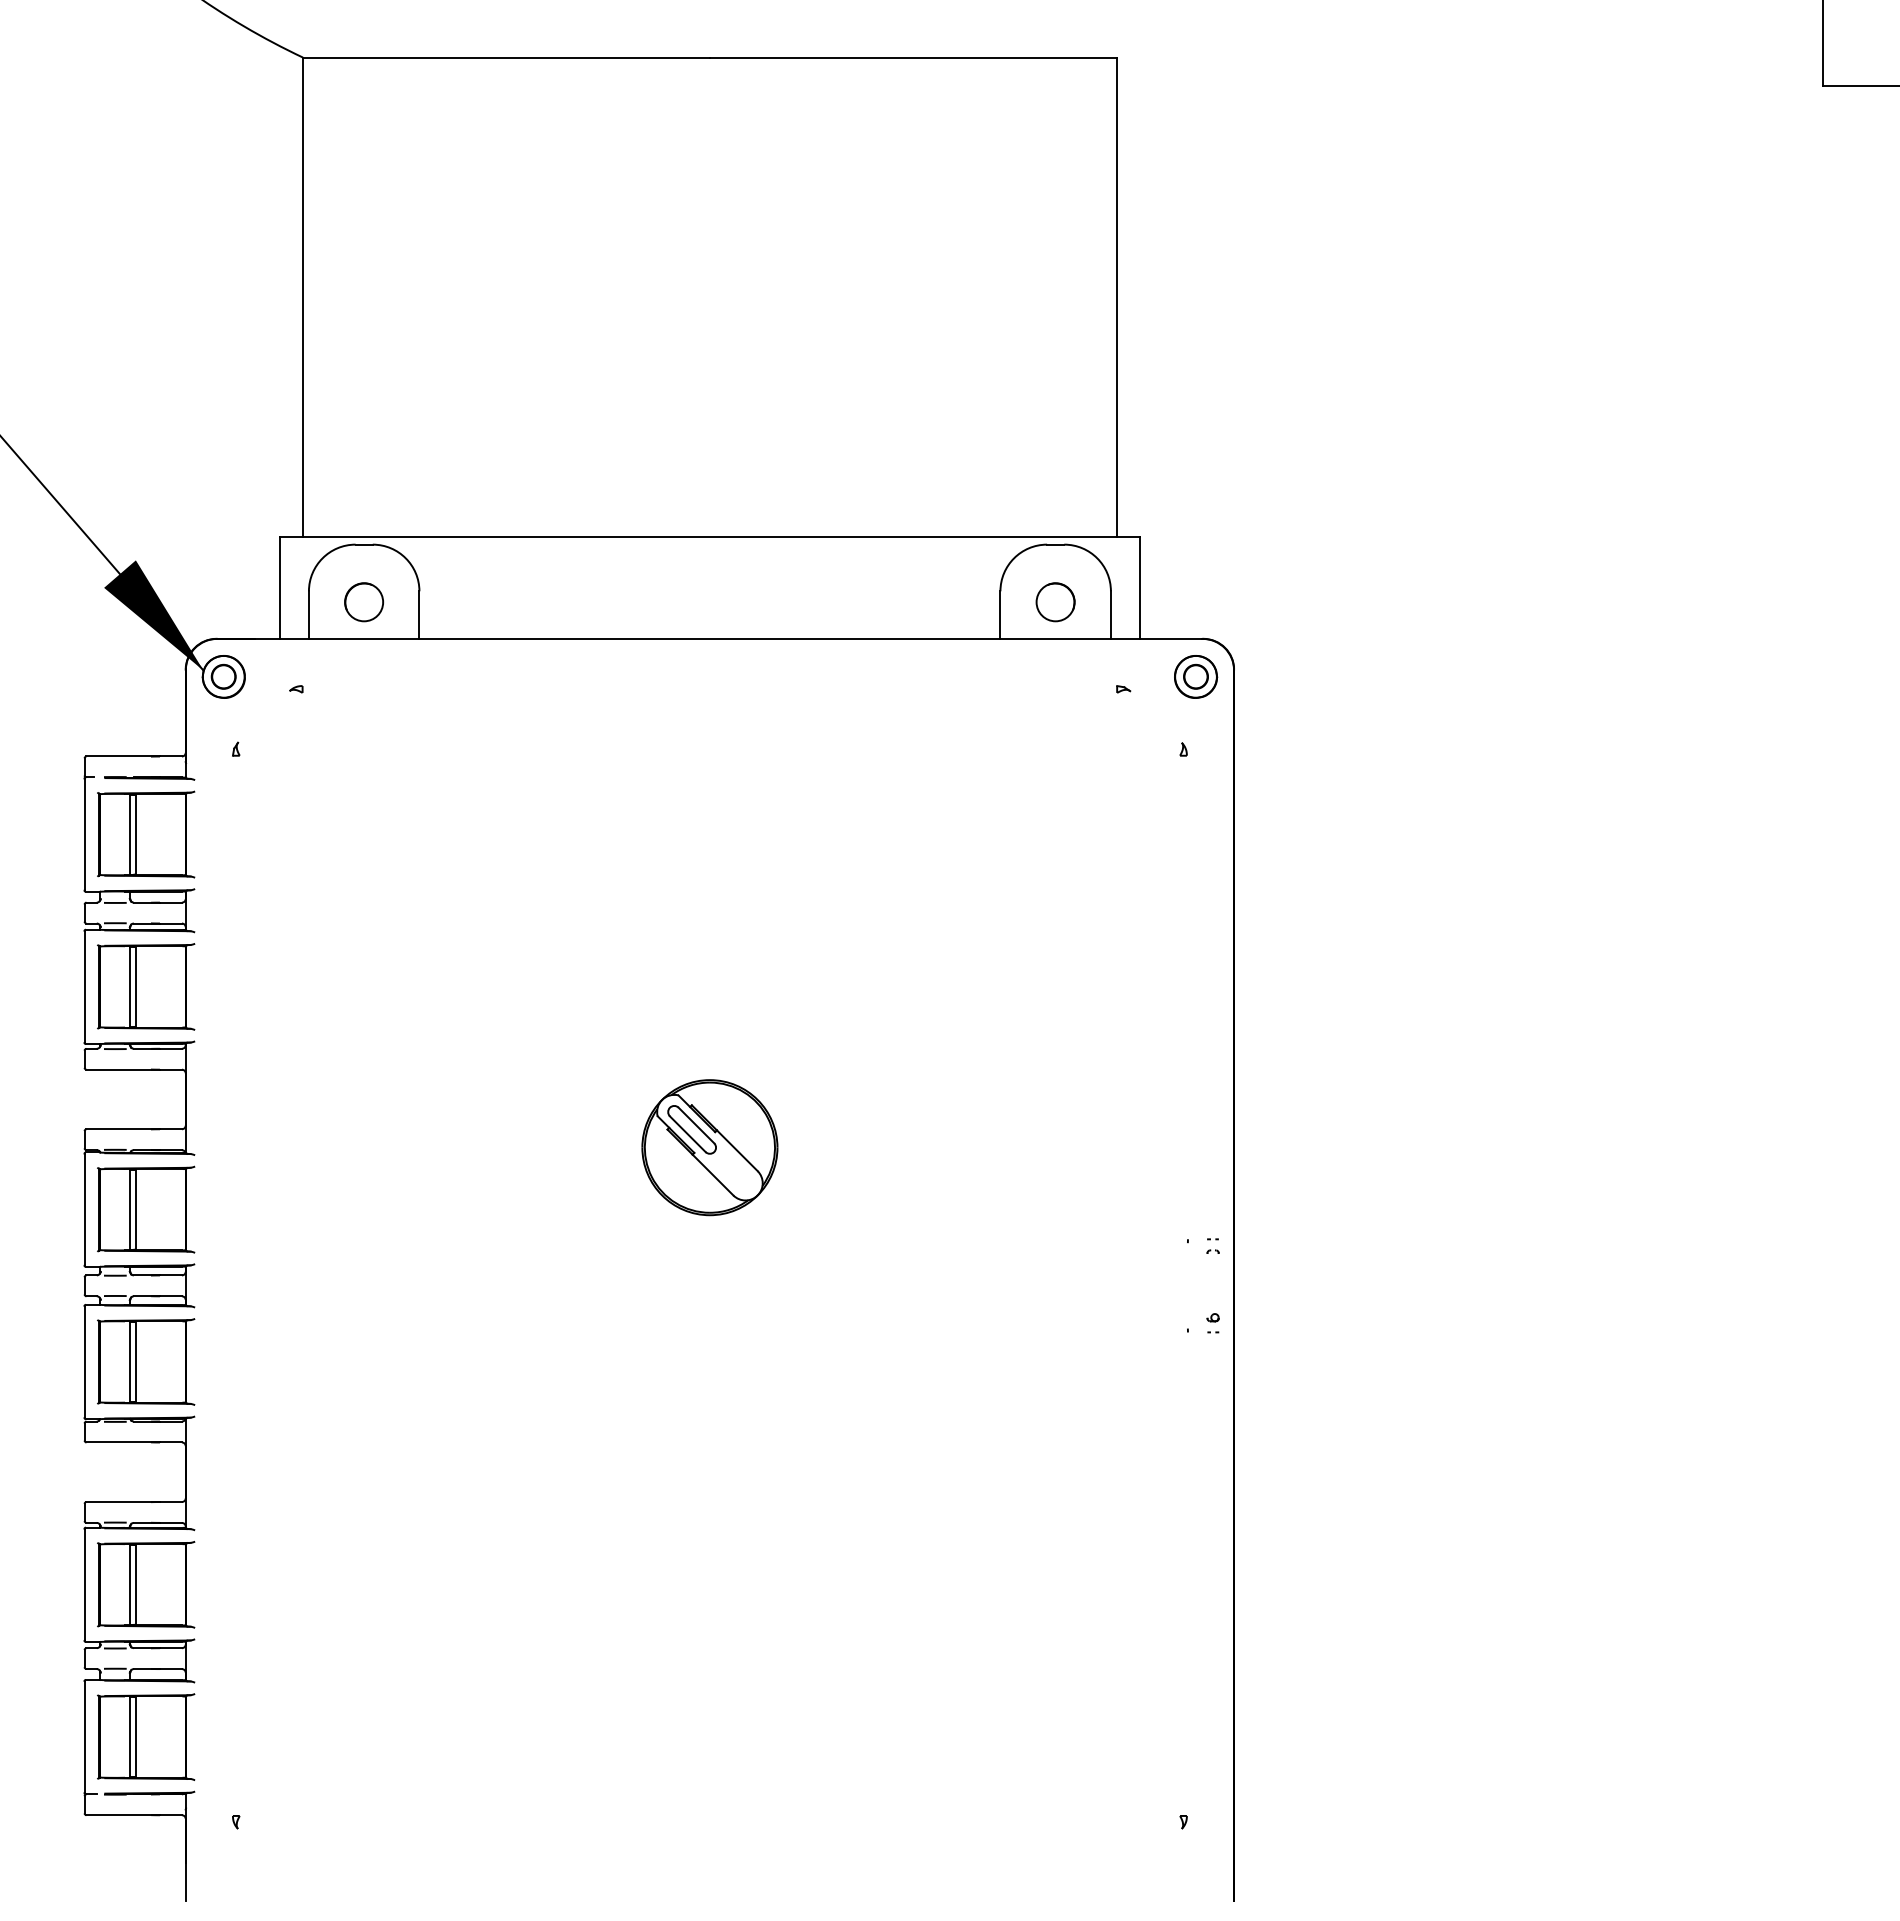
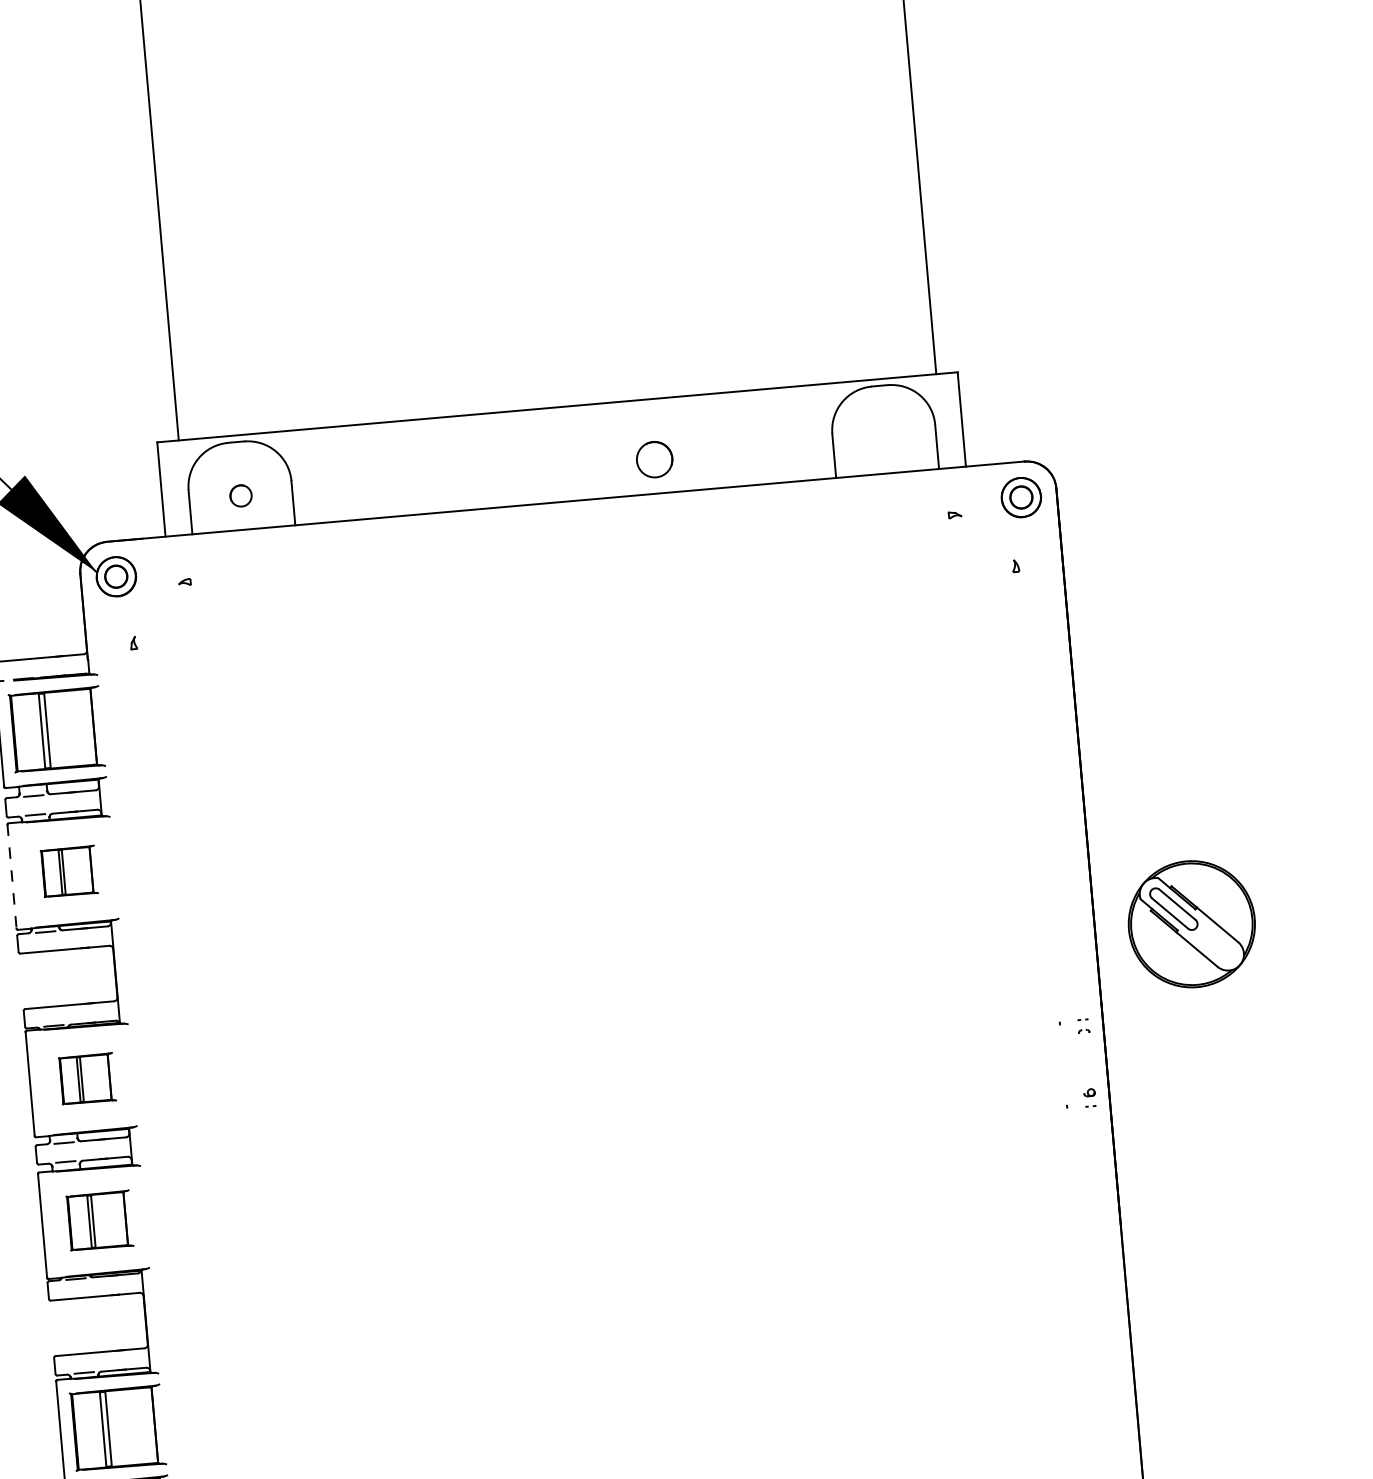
circle: (364, 602) -> (241, 496), size x0.6
circle: (1055, 602) -> (654, 459), moved
part: (146, 986) -> (69, 871), size x0.6
line: (84, 987) -> (11, 877), solid -> dashed
part: (709, 1147) -> (1191, 924), moved
part: (146, 1209) -> (87, 1078), size x0.6
part: (146, 1361) -> (100, 1220), size x0.7

